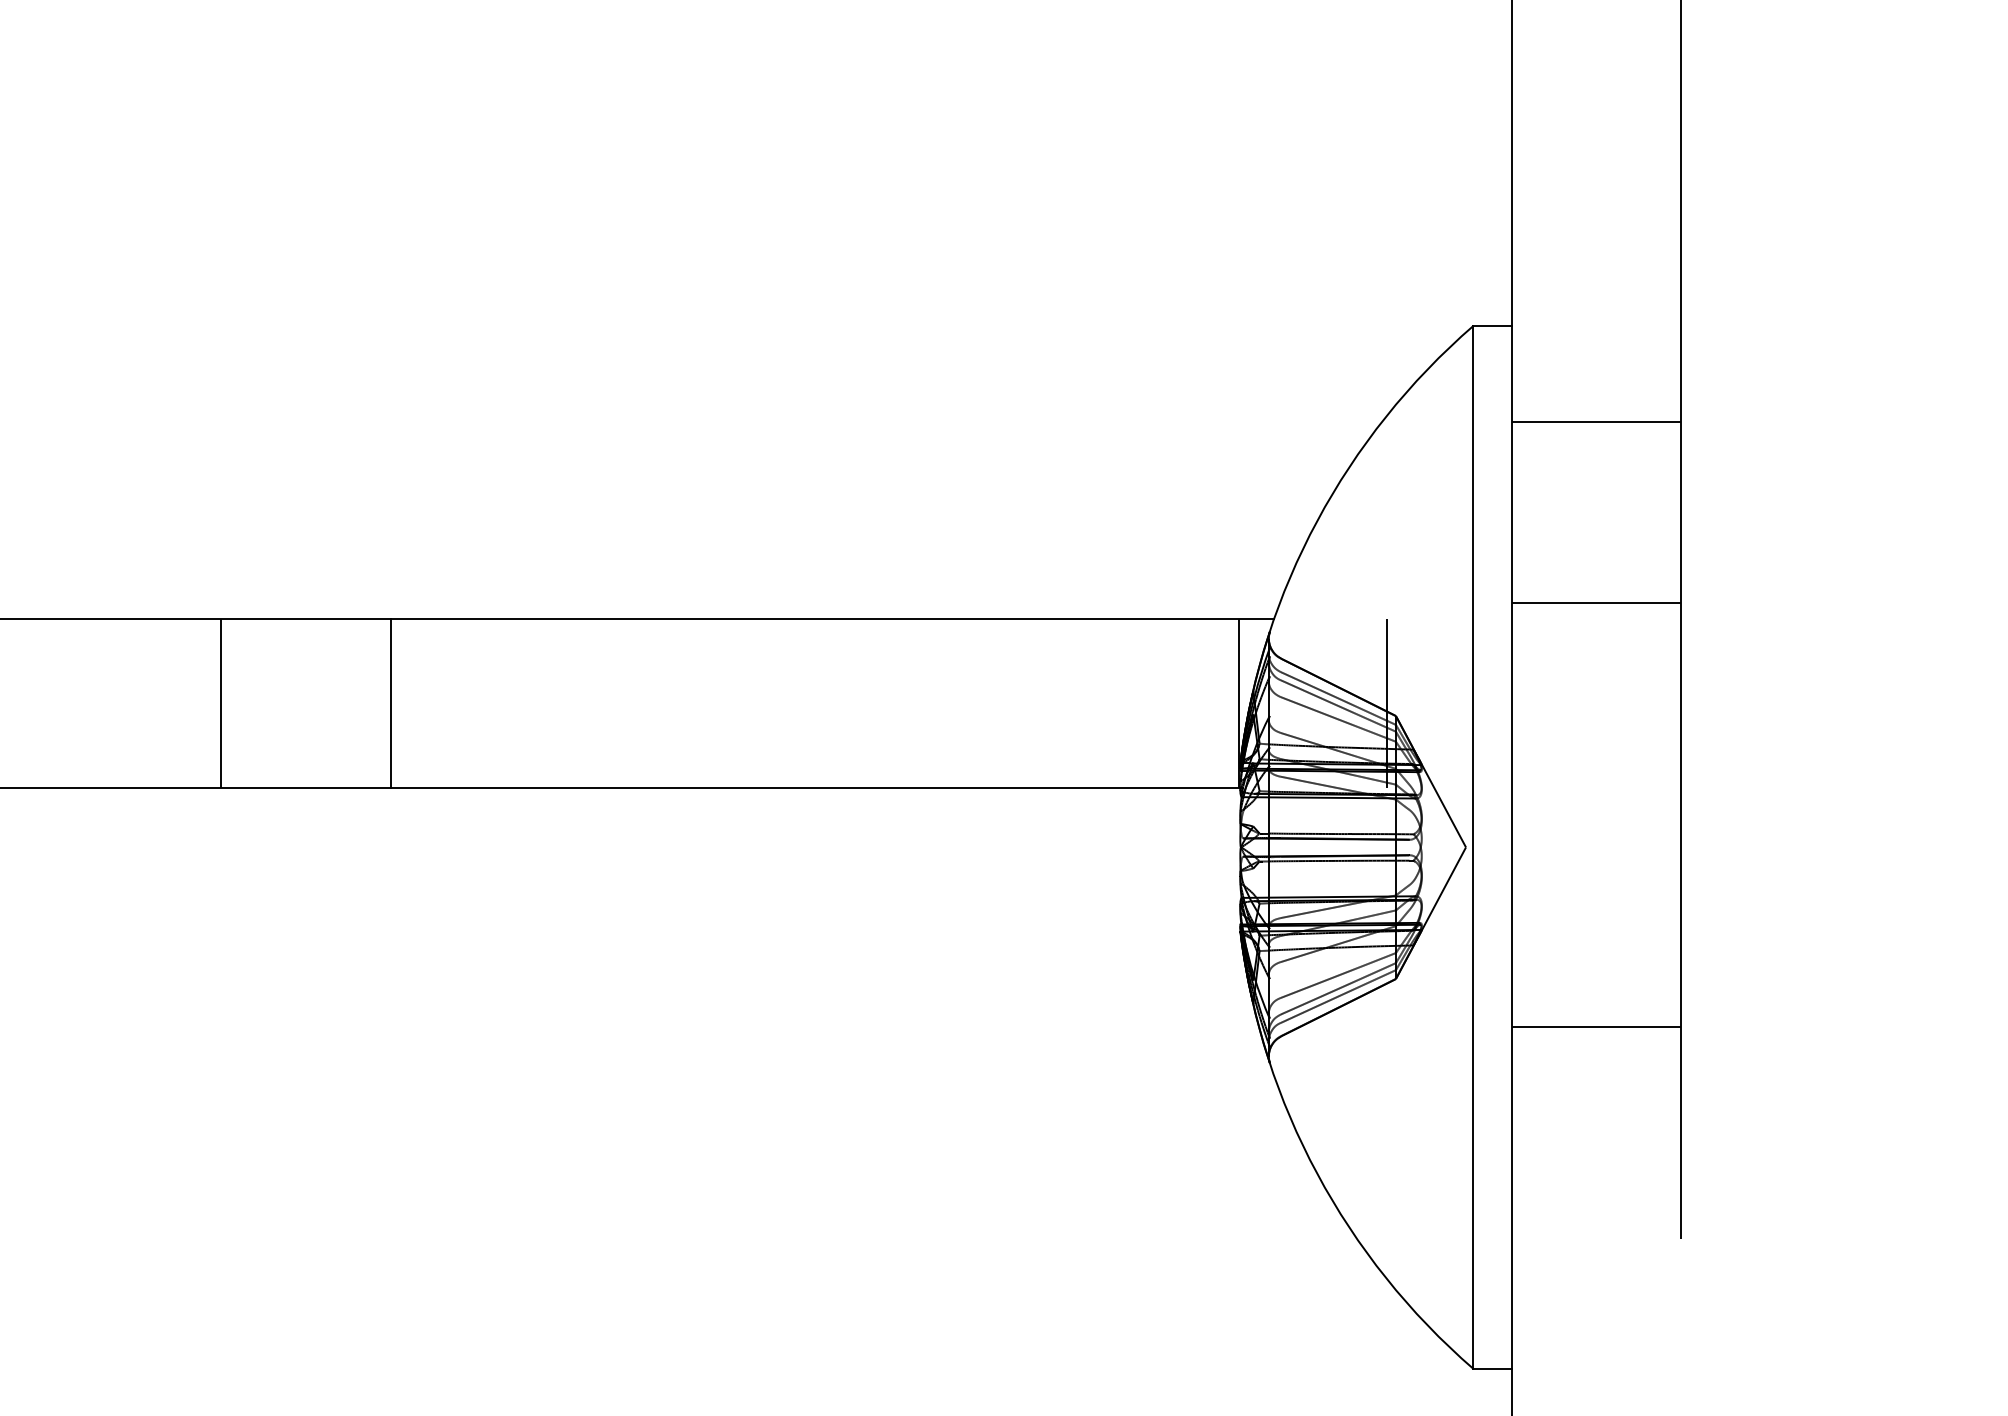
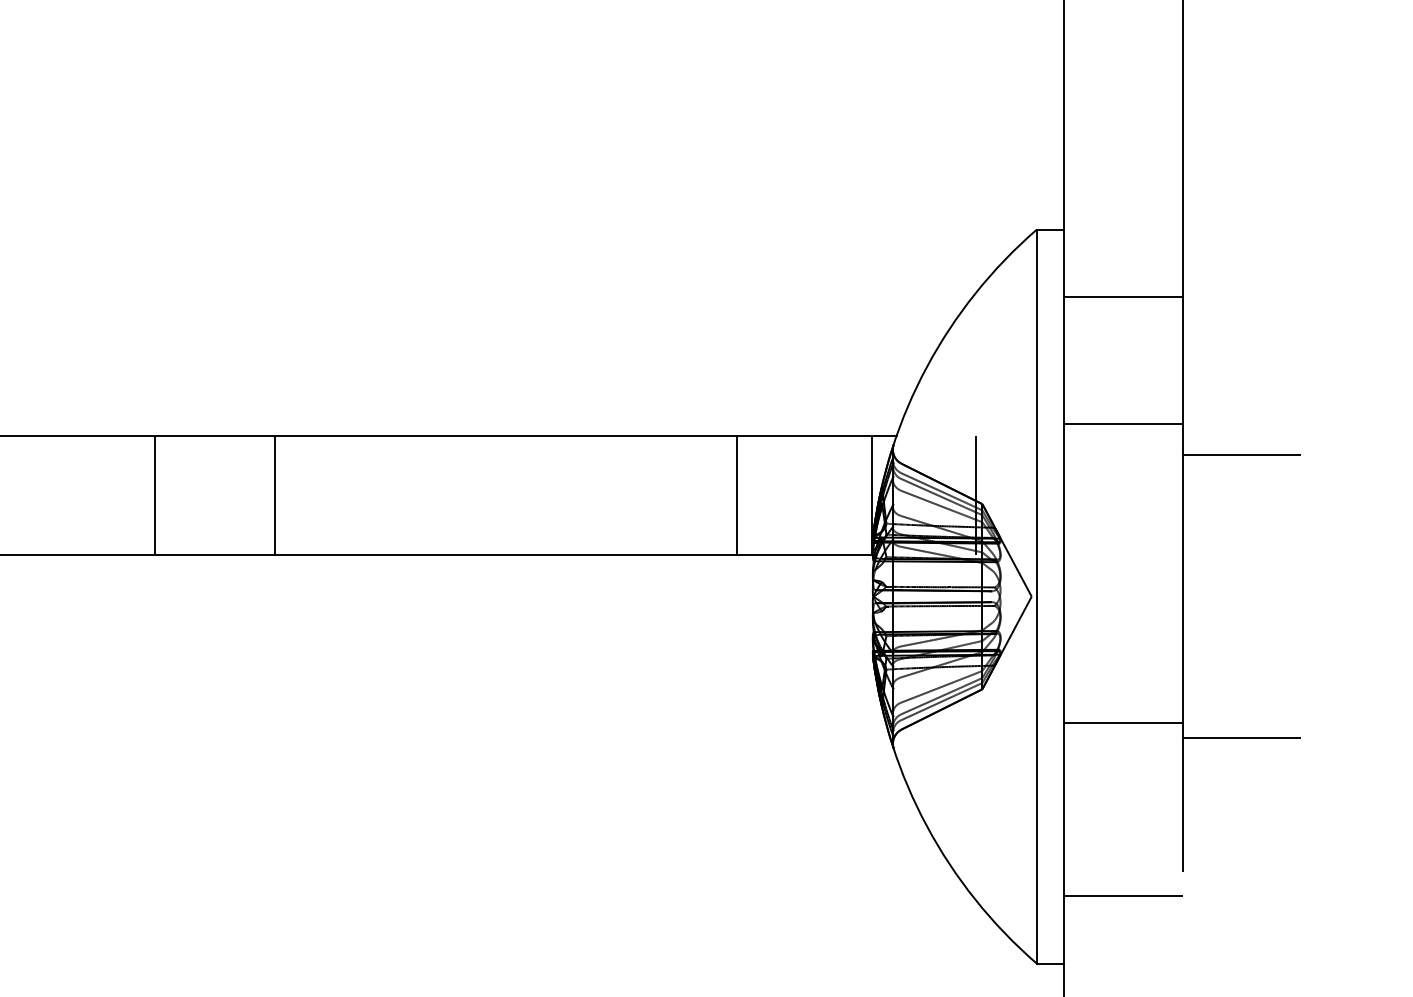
line: (1764, 646) -> (1241, 455), added
line: (1047, 703) -> (737, 495), added
line: (1764, 1048) -> (1241, 738), added
line: (1596, 1272) -> (1123, 895), added

